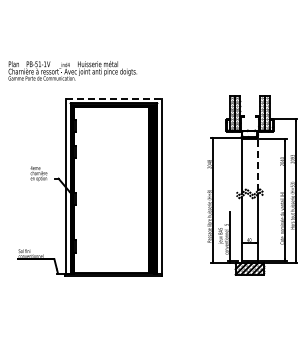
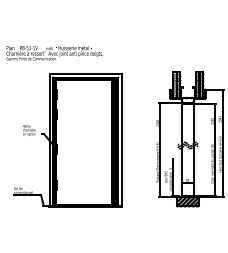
line: (113, 98) -> (85, 73), dashed -> solid
line: (258, 164) -> (194, 123), dashed -> solid

